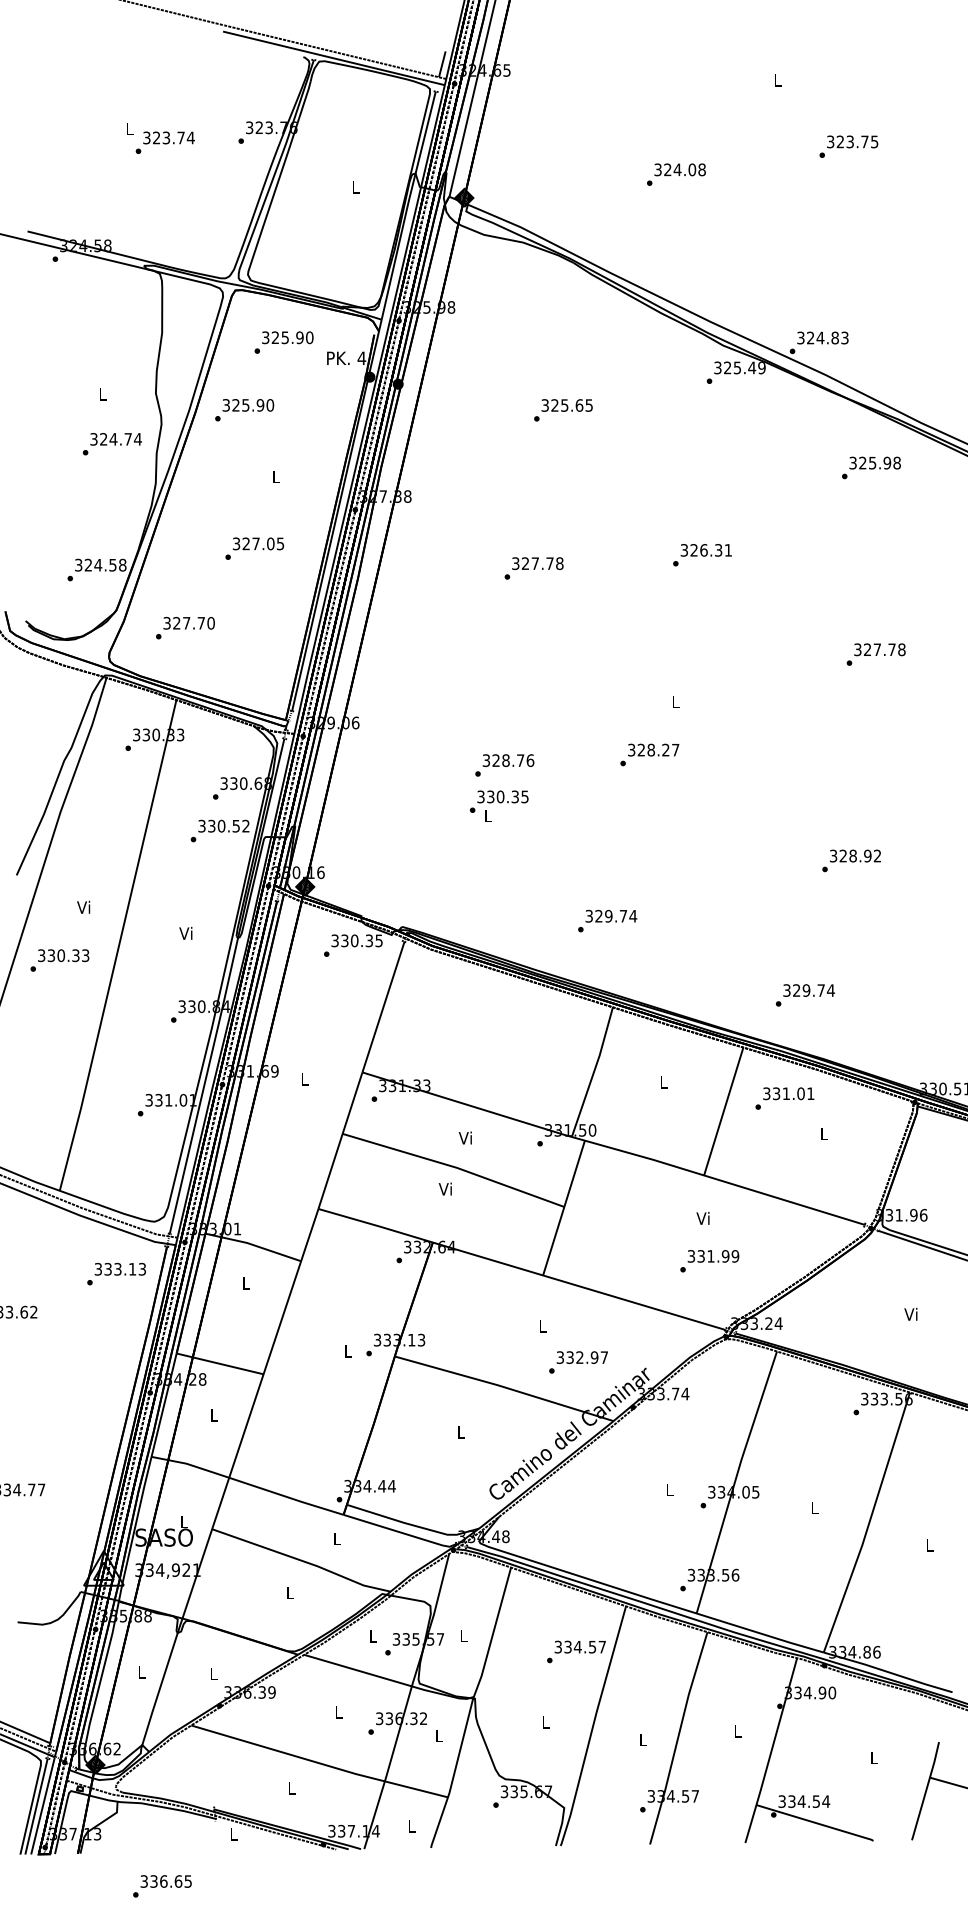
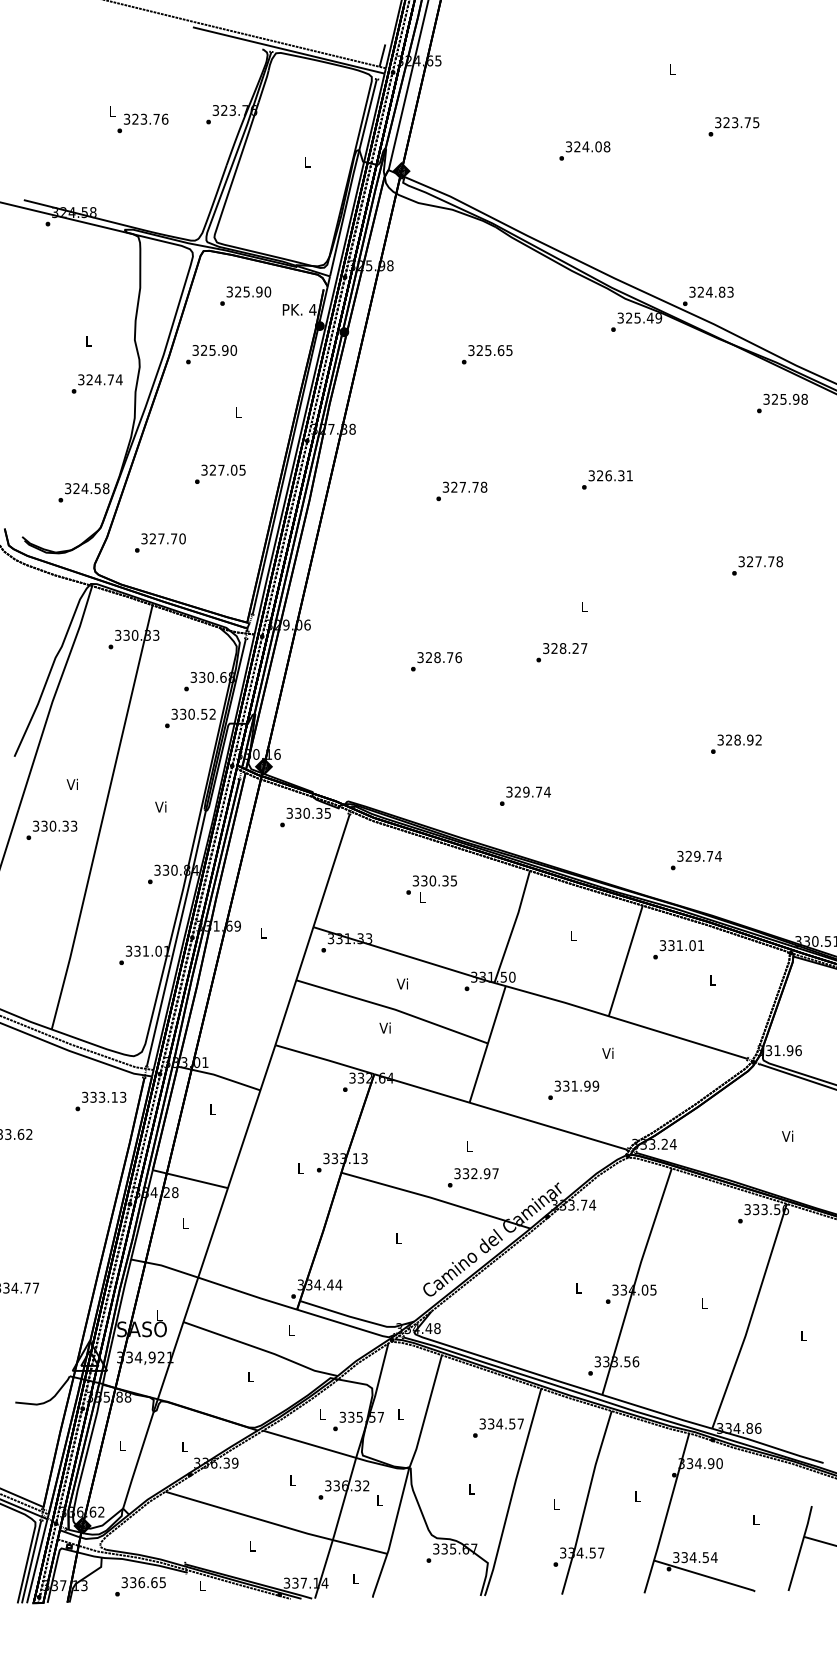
text: (190, 137) -> (164, 118), 323.74 -> 323.76
text: (871, 467) -> (782, 403), moved
text: (499, 805) -> (431, 888), moved
text: (709, 1260) -> (573, 1089), moved
text: (578, 1362) -> (473, 1177), moved
text: (162, 1885) -> (140, 1586), moved

